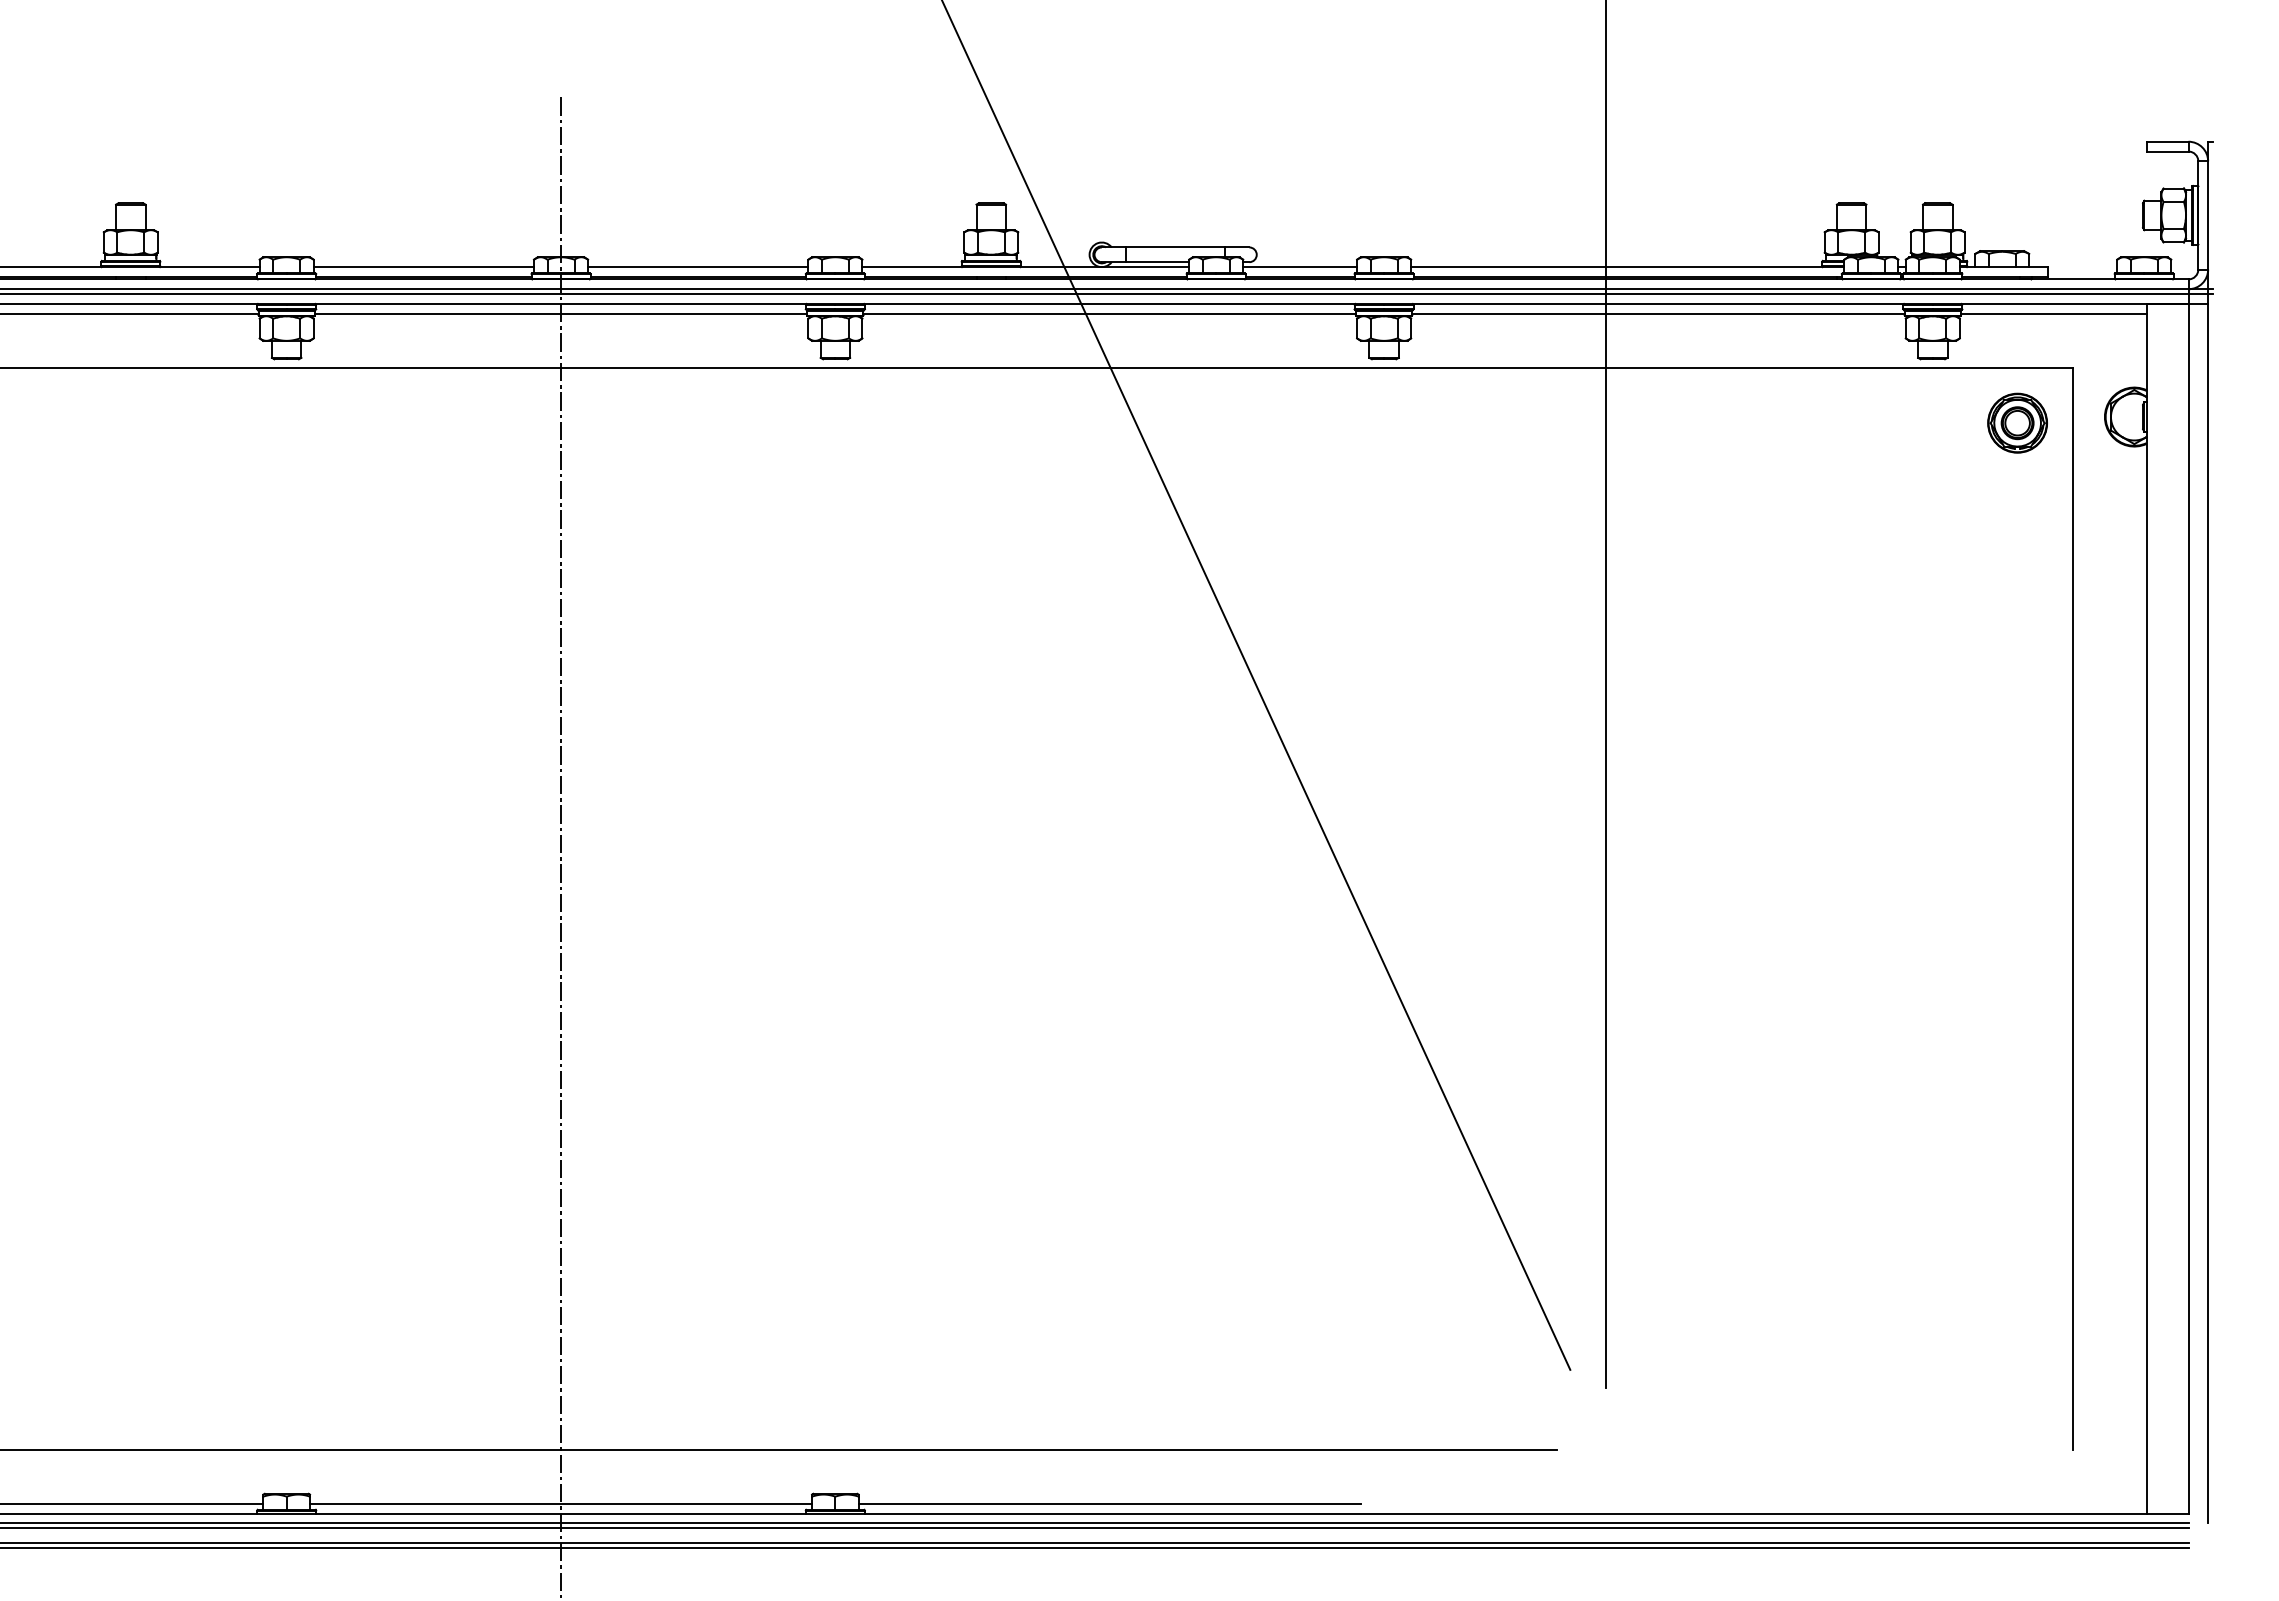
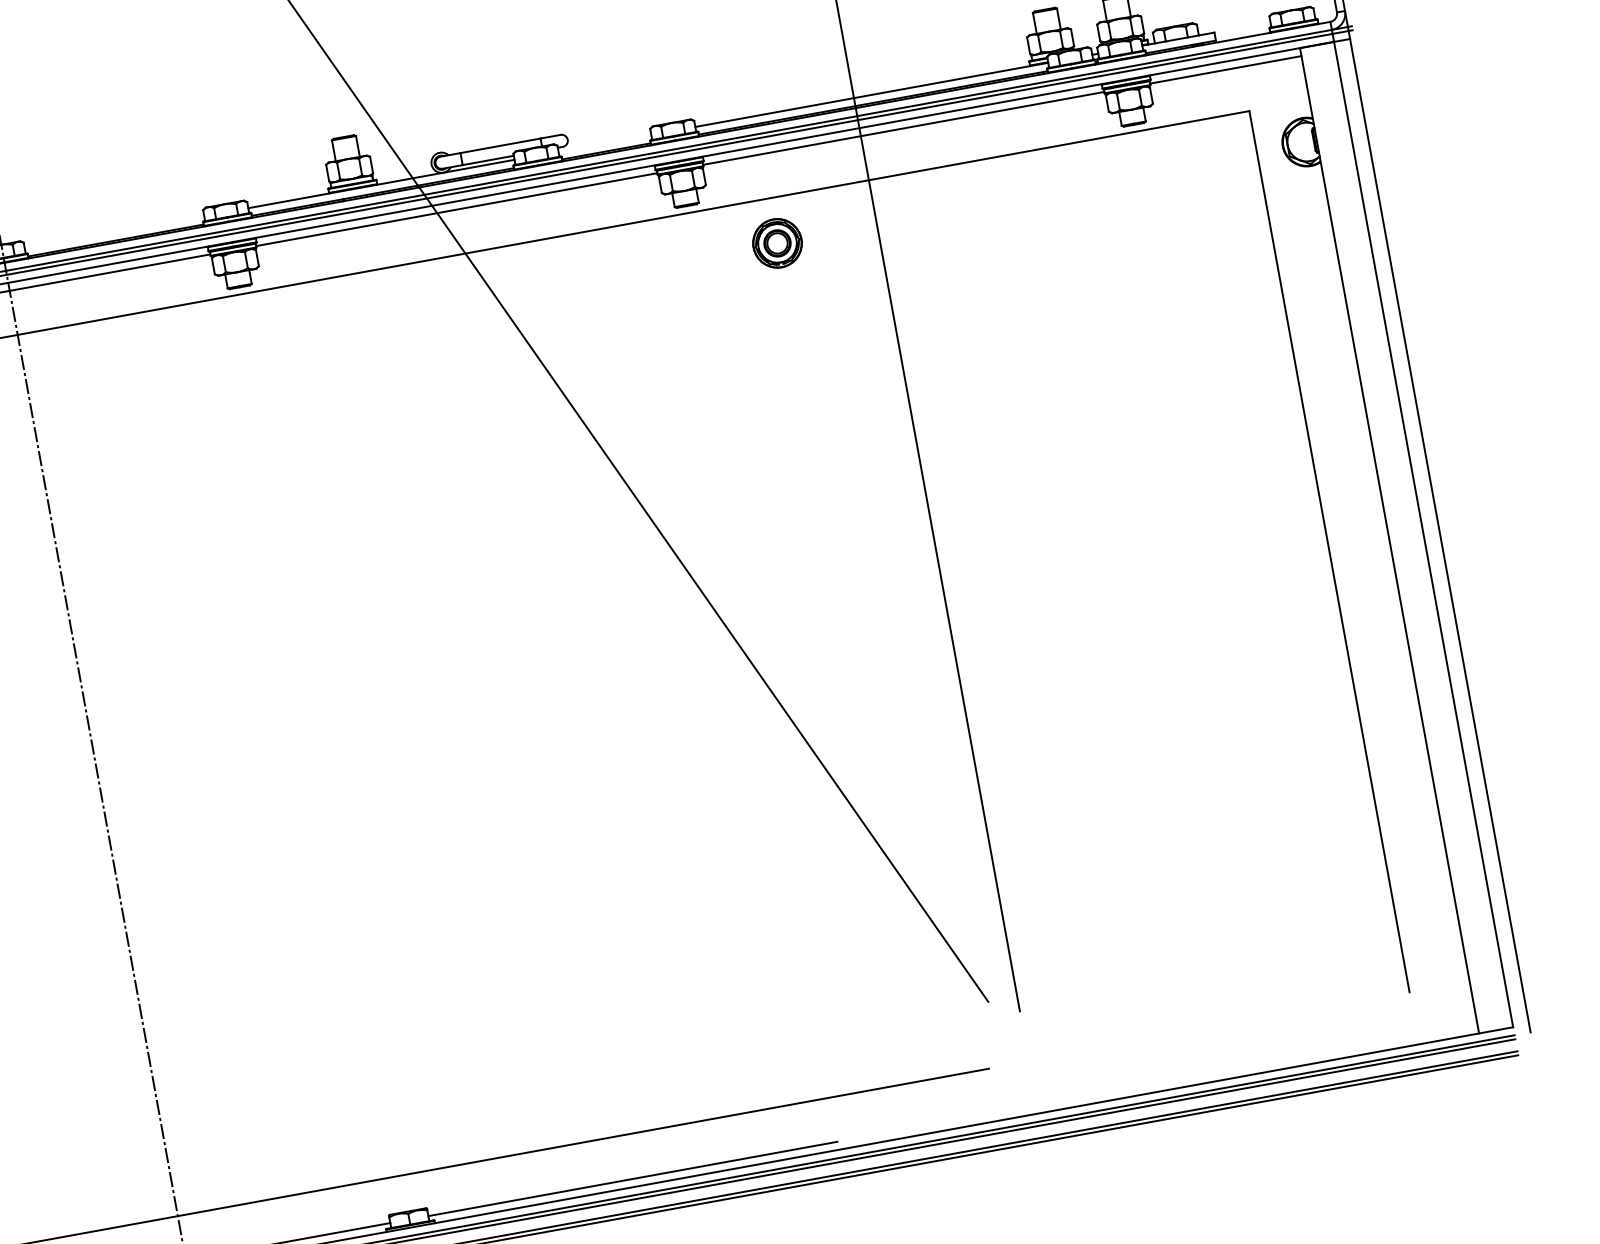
line: (698, 267) -> (114, 232), removed
line: (1300, 267) -> (605, 143), removed
part: (2017, 422) -> (777, 242), moved

